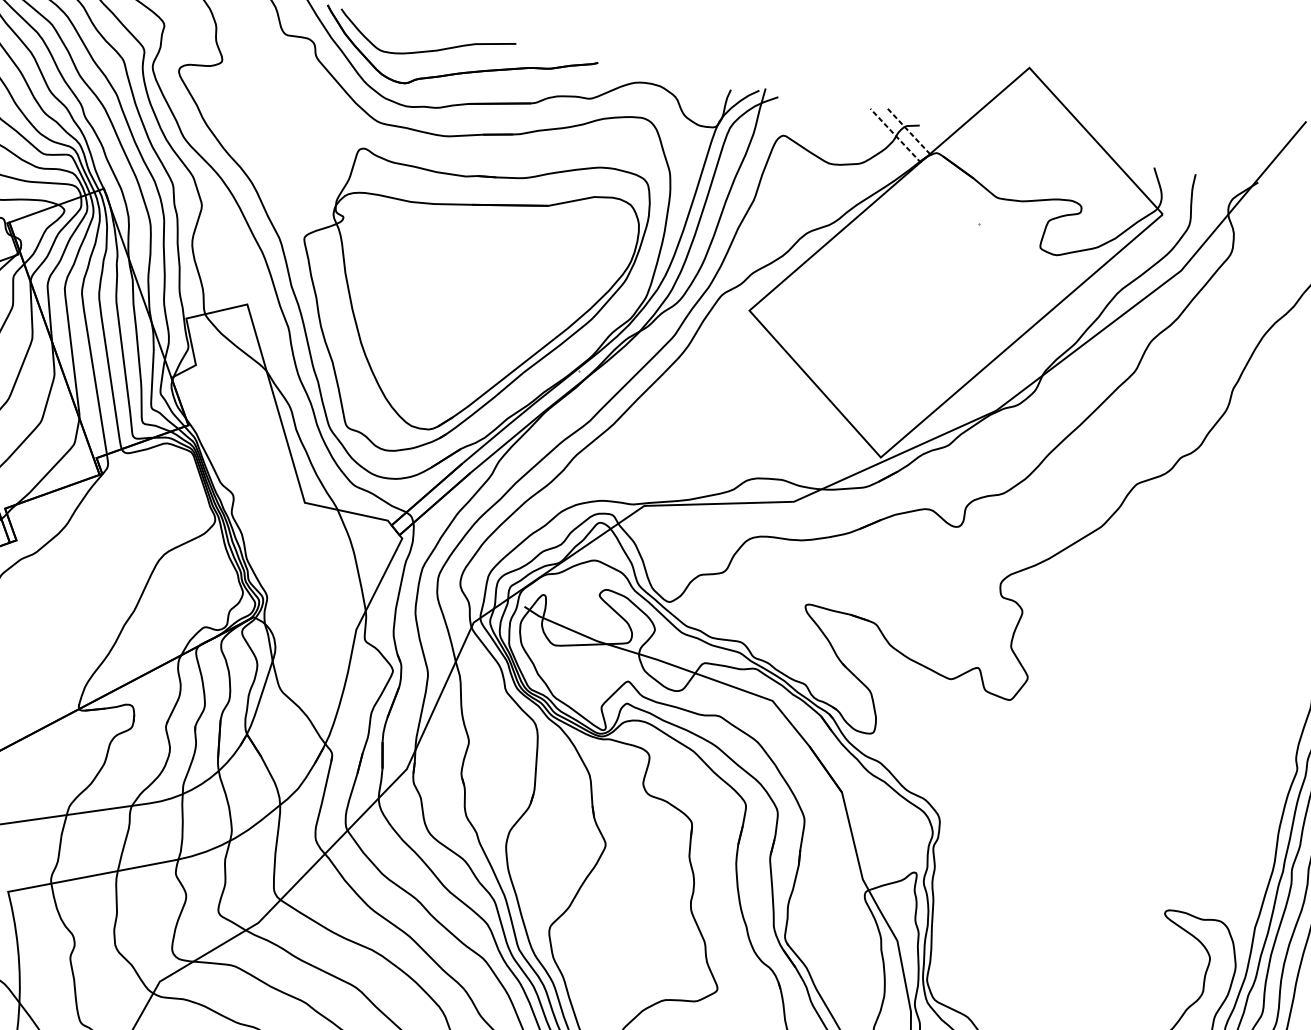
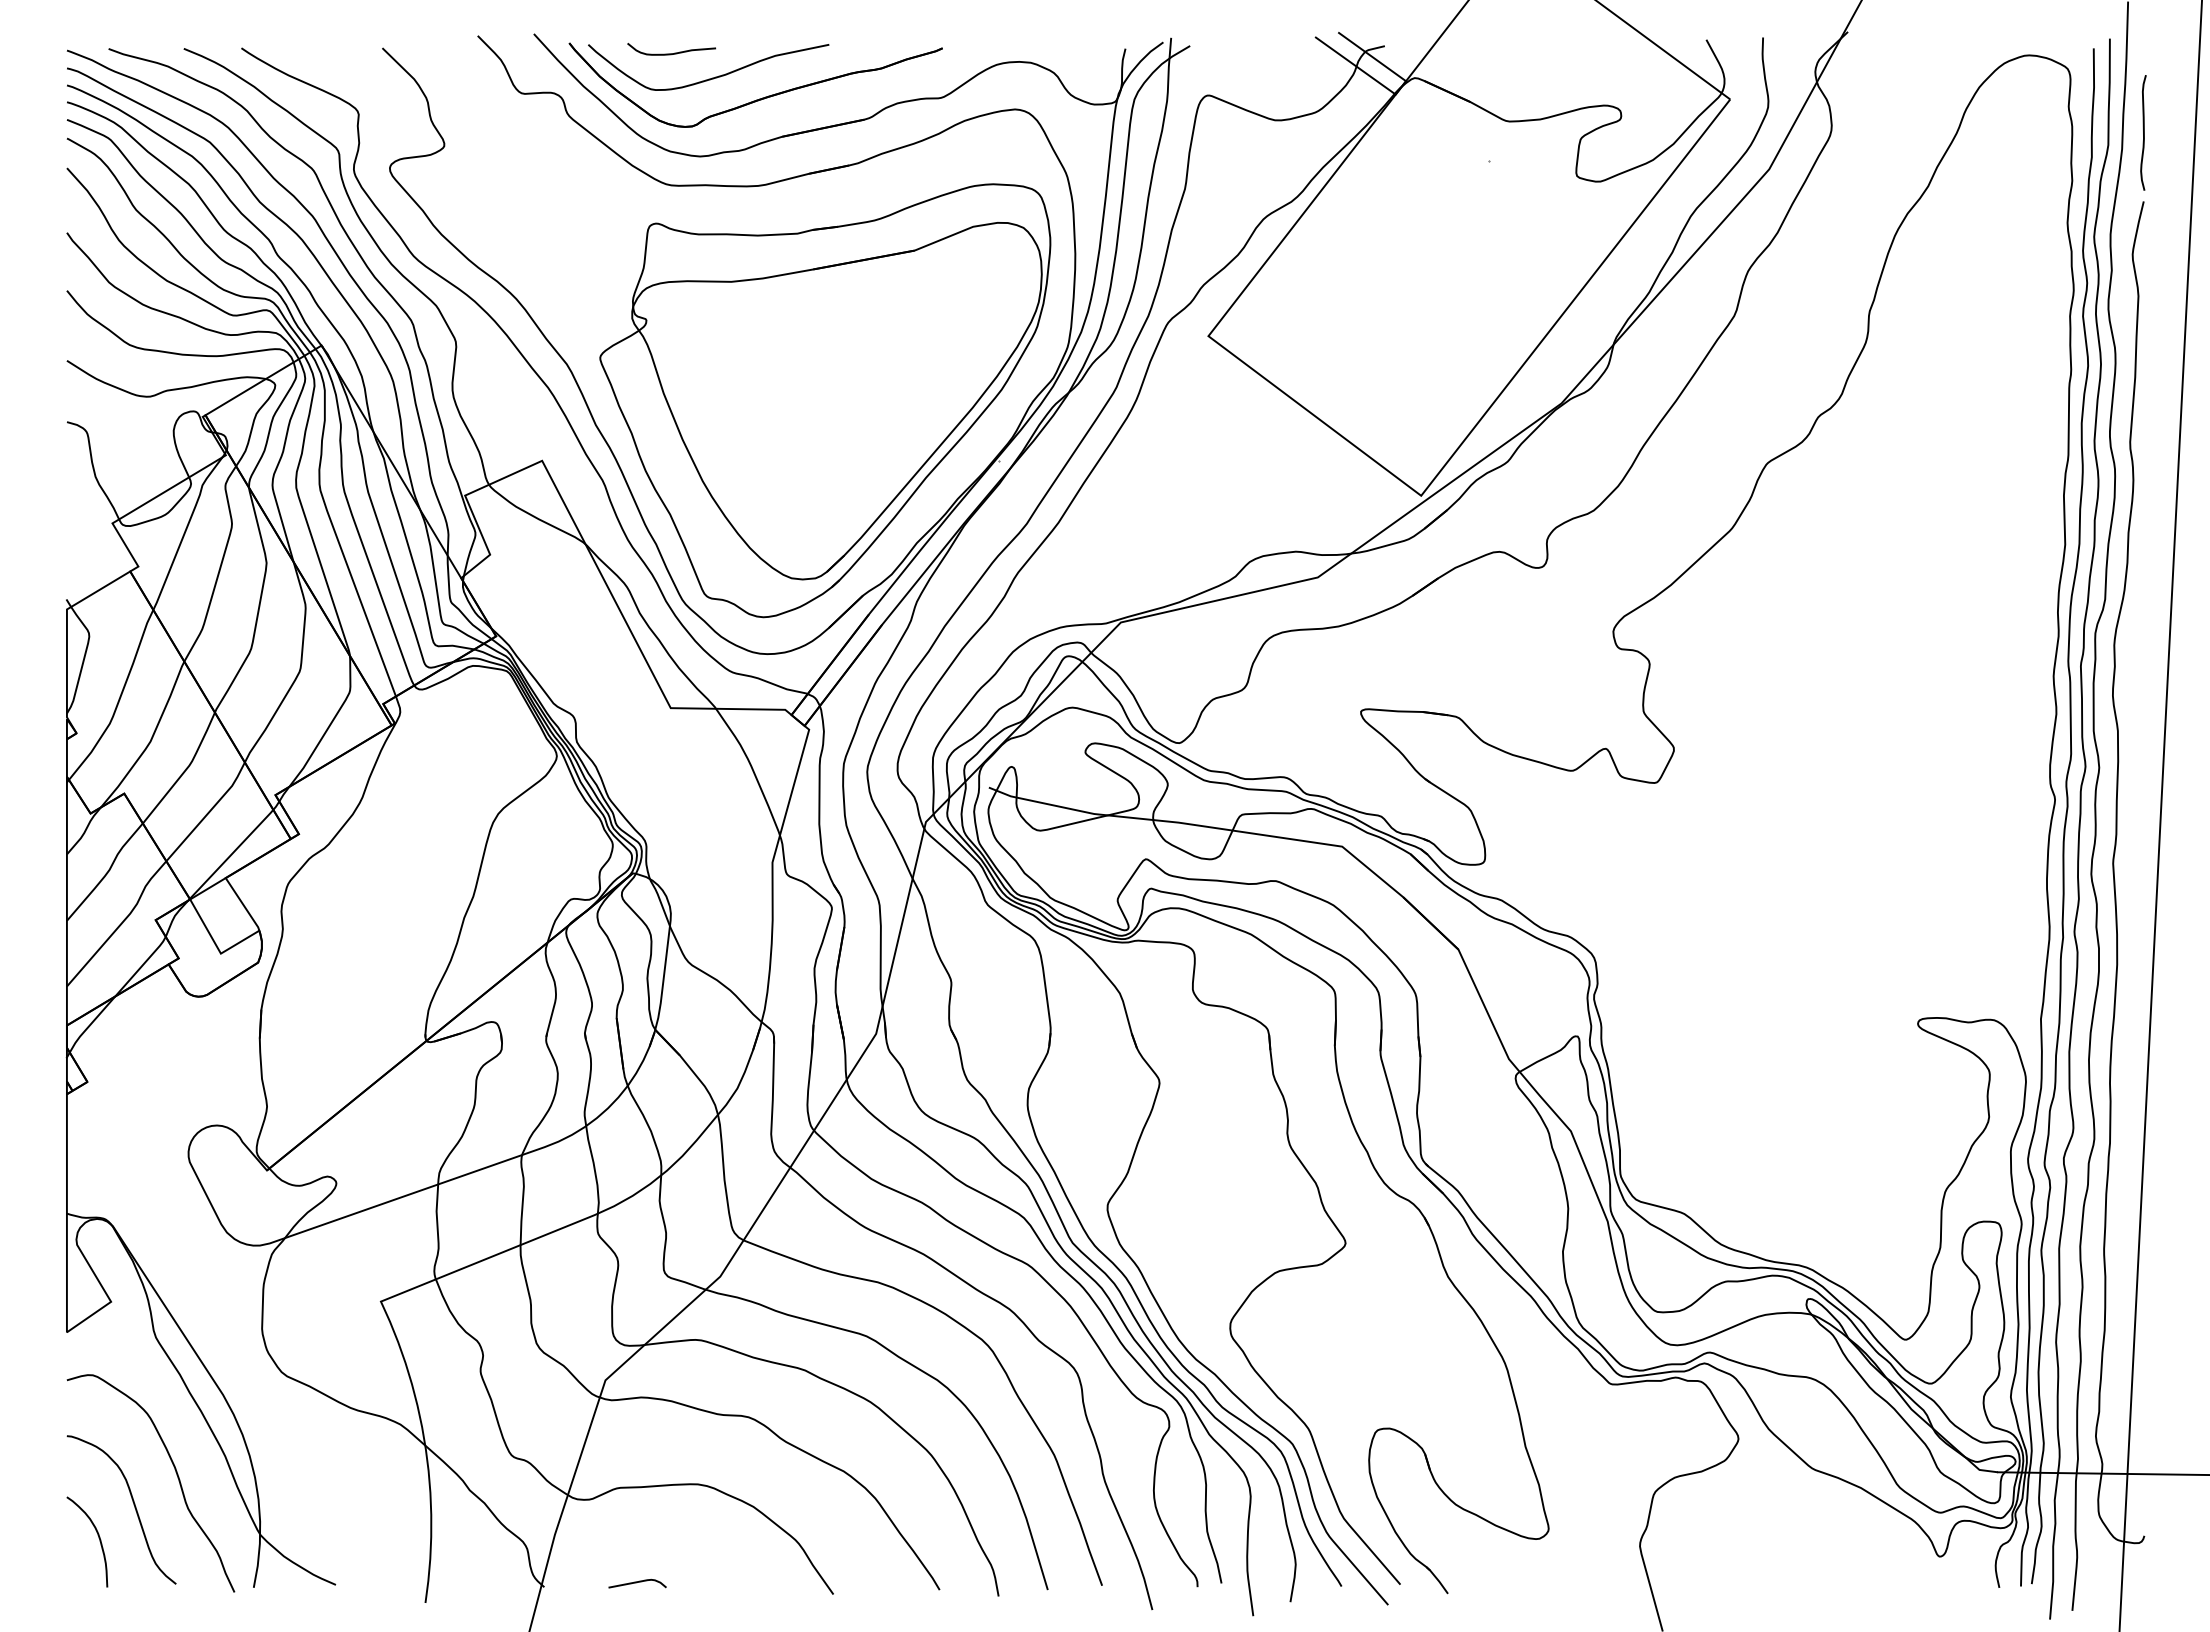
curve: (400, 27) -> (671, 53), added
line: (920, 162) -> (1395, 94), dashed -> solid

